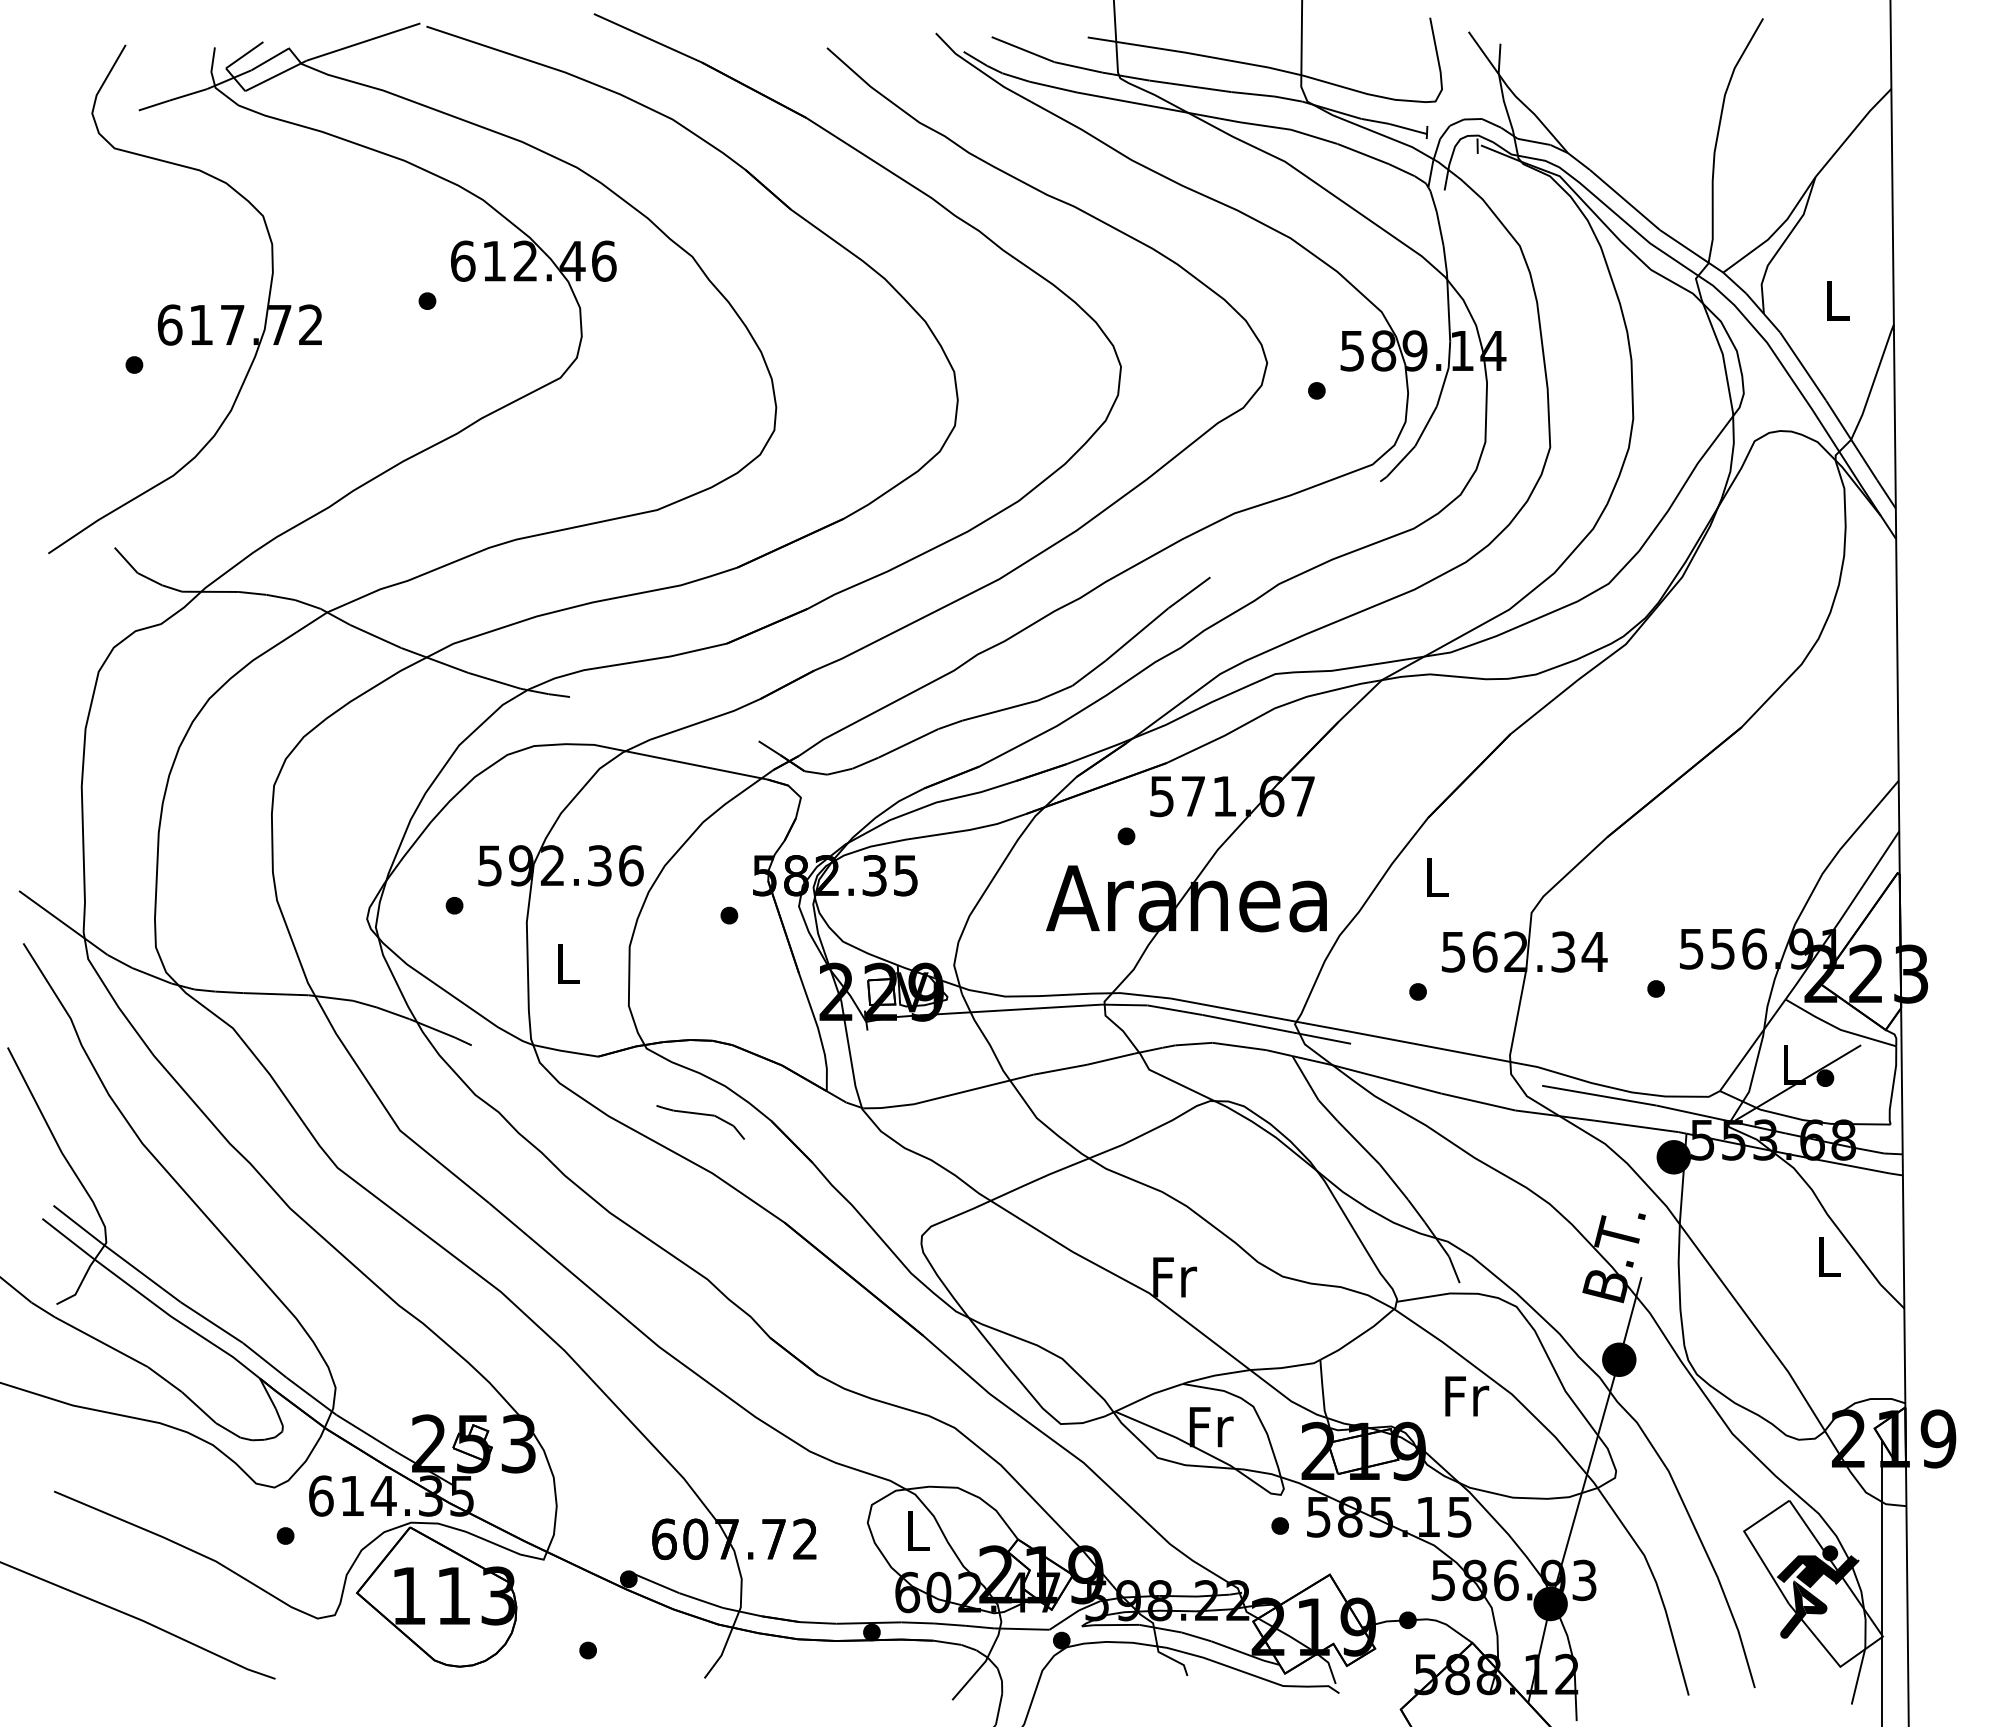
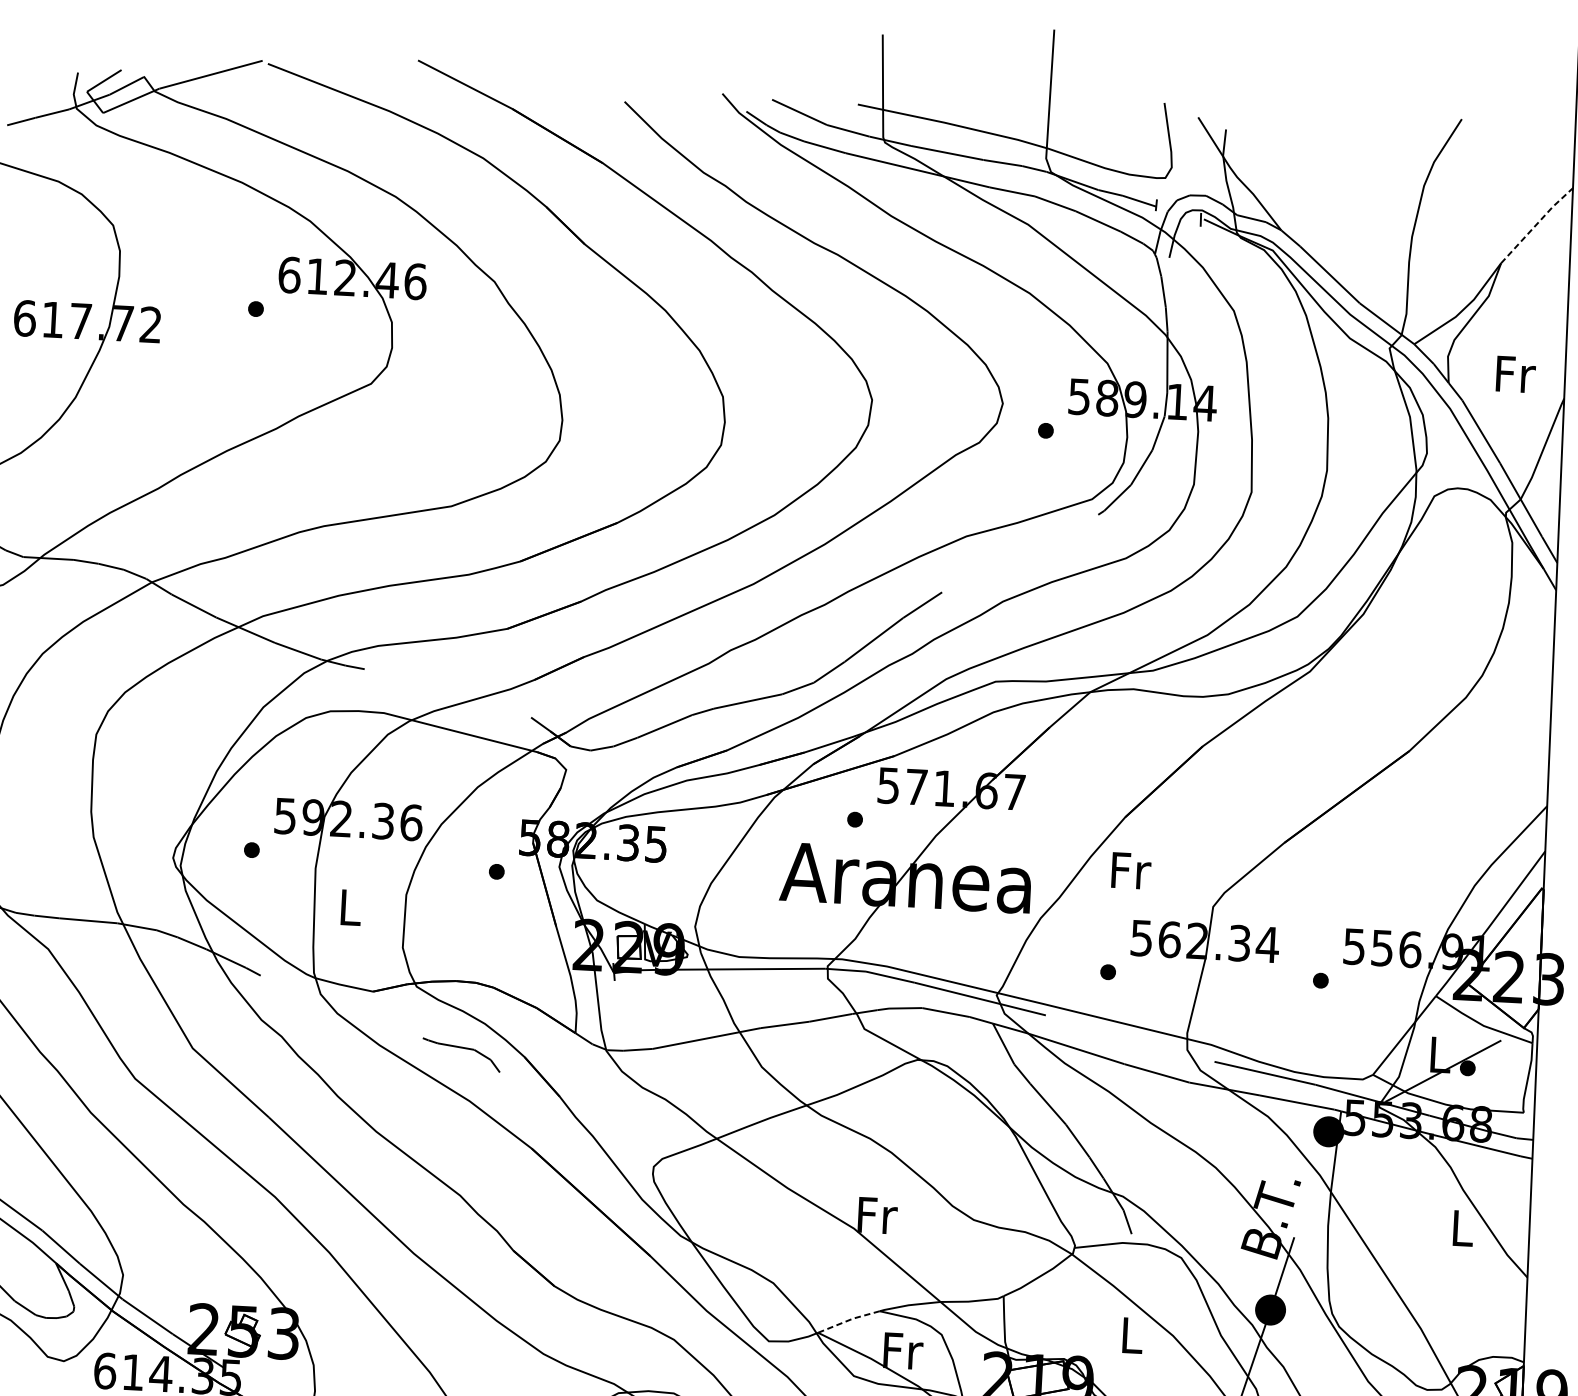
line: (1852, 131) -> (1536, 224), solid -> dashed
text: (1838, 300) -> (1515, 374), L -> Fr
text: (1438, 877) -> (1131, 870), L -> Fr
line: (1148, 1396) -> (848, 1320), solid -> dashed
text: (1467, 1396) -> (1133, 1335), Fr -> L

